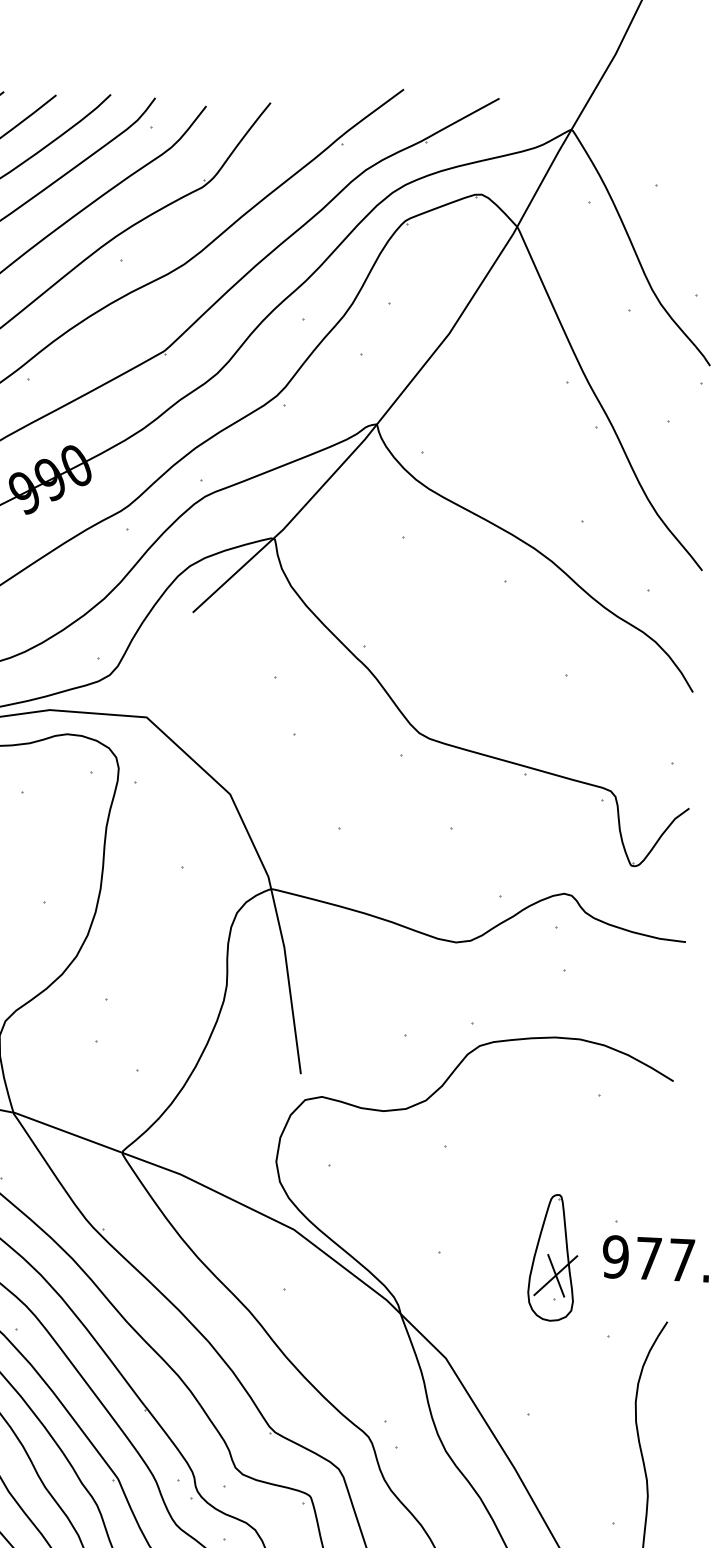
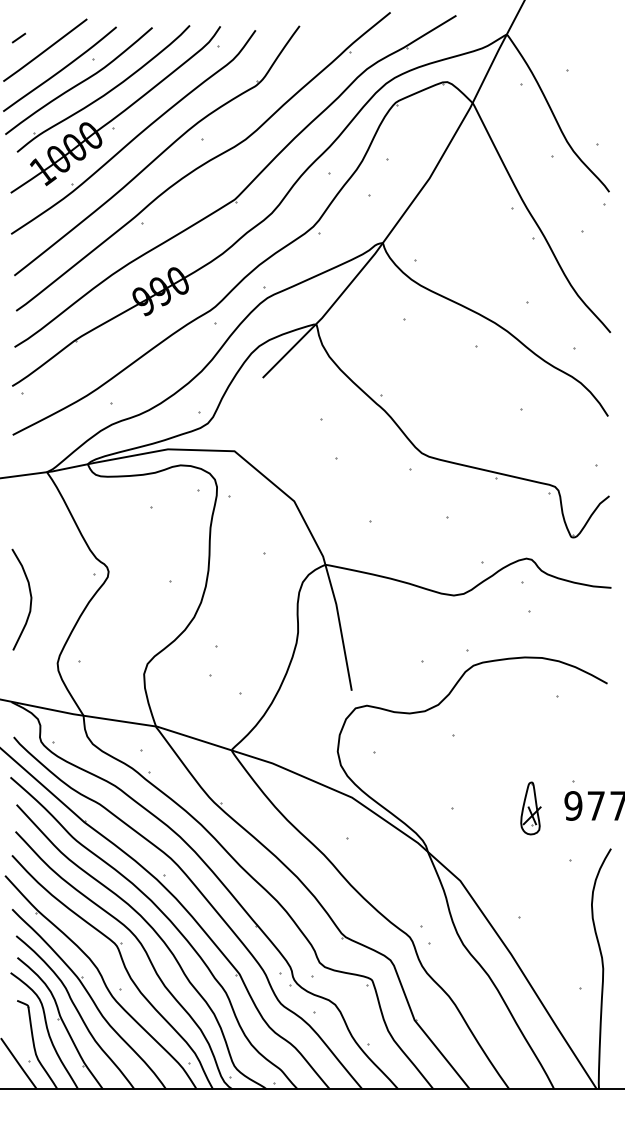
part: (552, 1257) -> (530, 808), size x0.6

